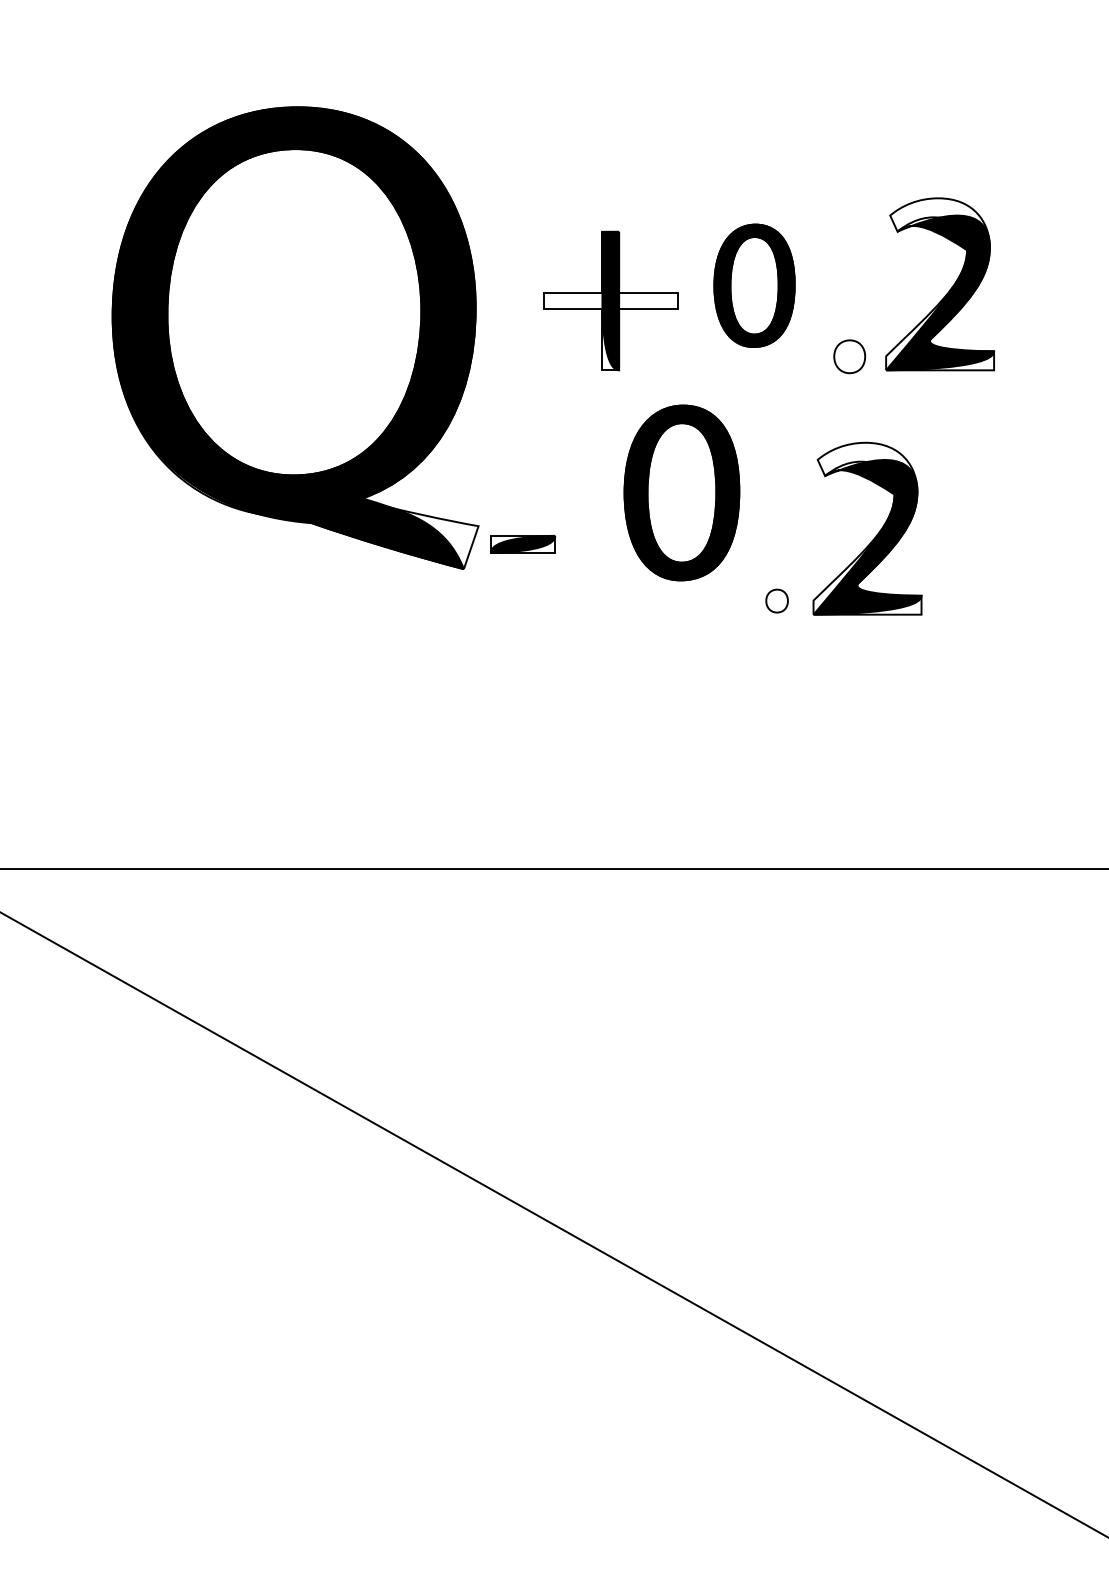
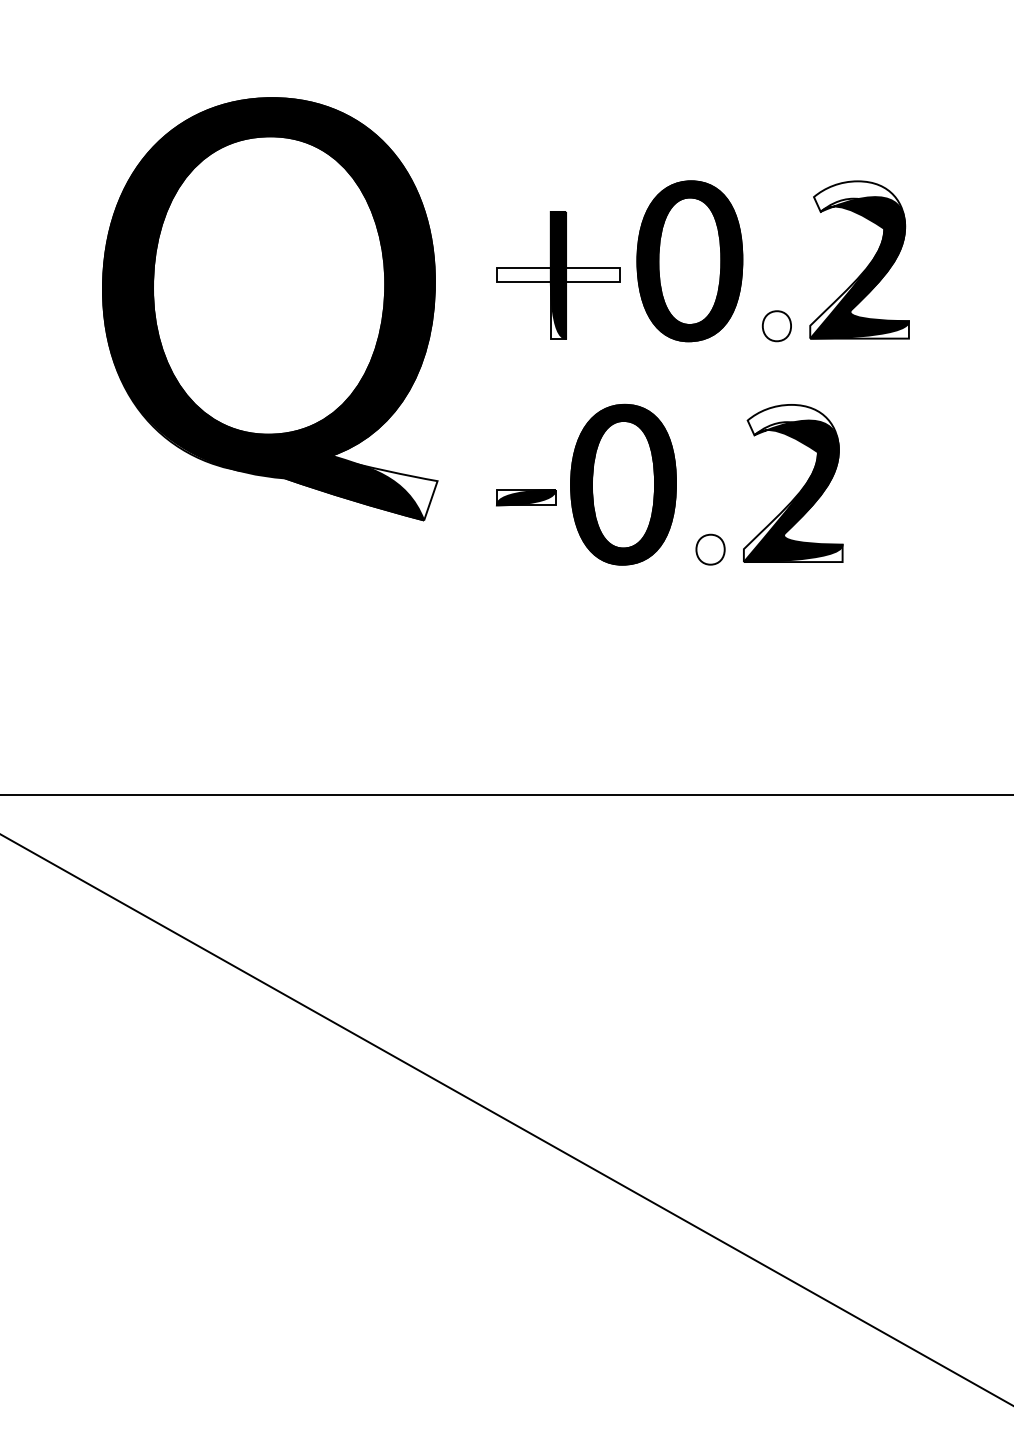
part: (754, 285) -> (689, 261), size x1.43
part: (681, 492) -> (623, 484), moved
part: (523, 544) -> (526, 497), moved
part: (777, 600) -> (710, 549), size x1.43

